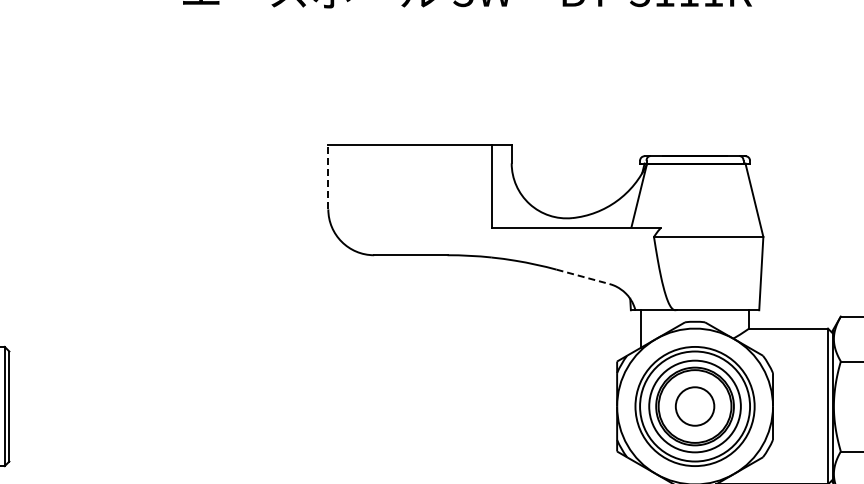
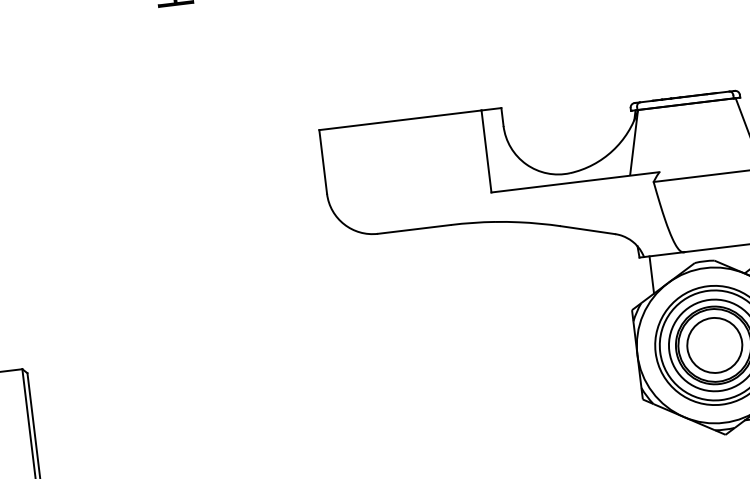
line: (328, 176) -> (323, 161), dashed -> solid
line: (583, 276) -> (588, 229), dashed -> solid
circle: (694, 406) -> (714, 345), size x1.43

